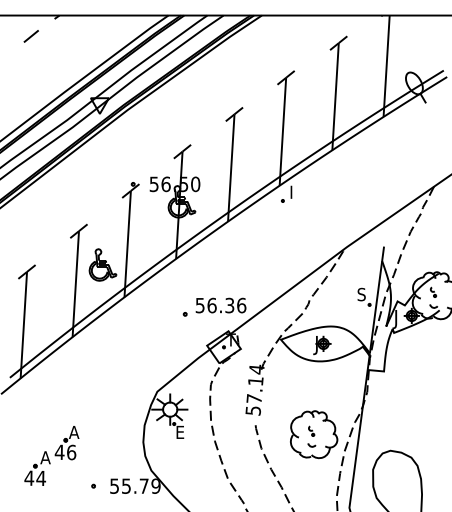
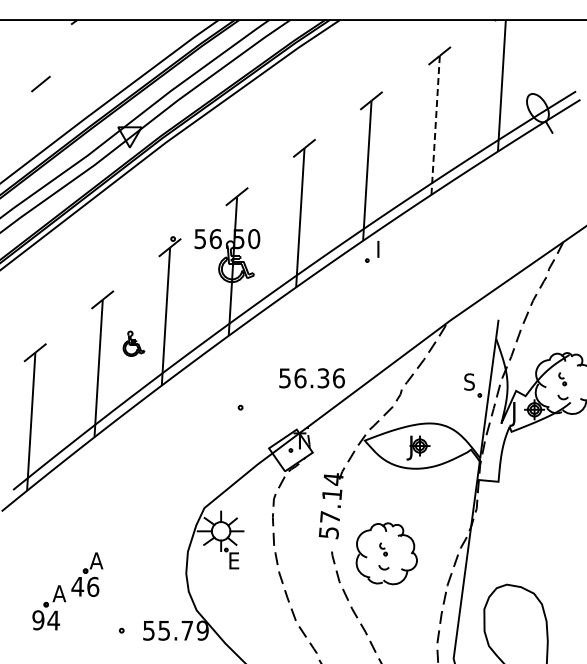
line: (30, 35) -> (40, 83), moved
line: (335, 96) -> (435, 125), solid -> dashed
part: (102, 264) -> (133, 343), size x0.6
text: (220, 305) -> (311, 378), moved
part: (313, 434) -> (386, 553), moved
text: (28, 478) -> (37, 620), 44 -> 94

